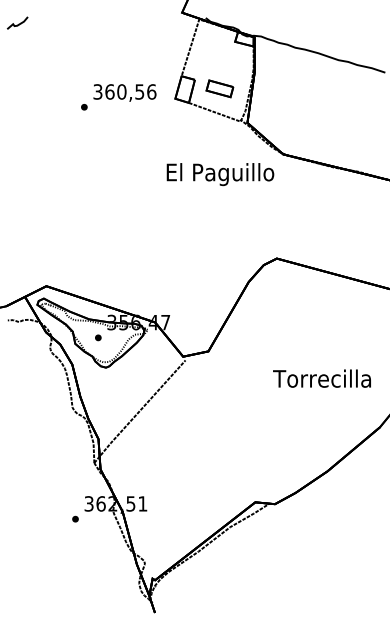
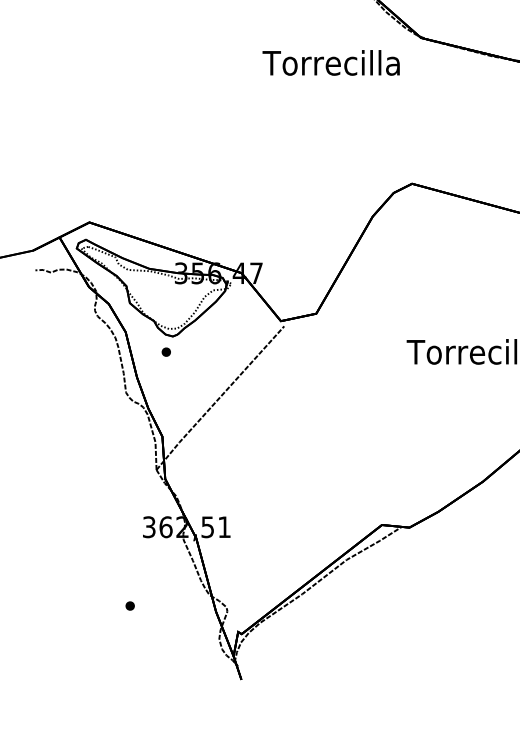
text: (220, 174) -> (333, 66), El Paguillo -> Torrecilla
part: (98, 337) -> (166, 351), moved
part: (75, 518) -> (130, 605), moved

